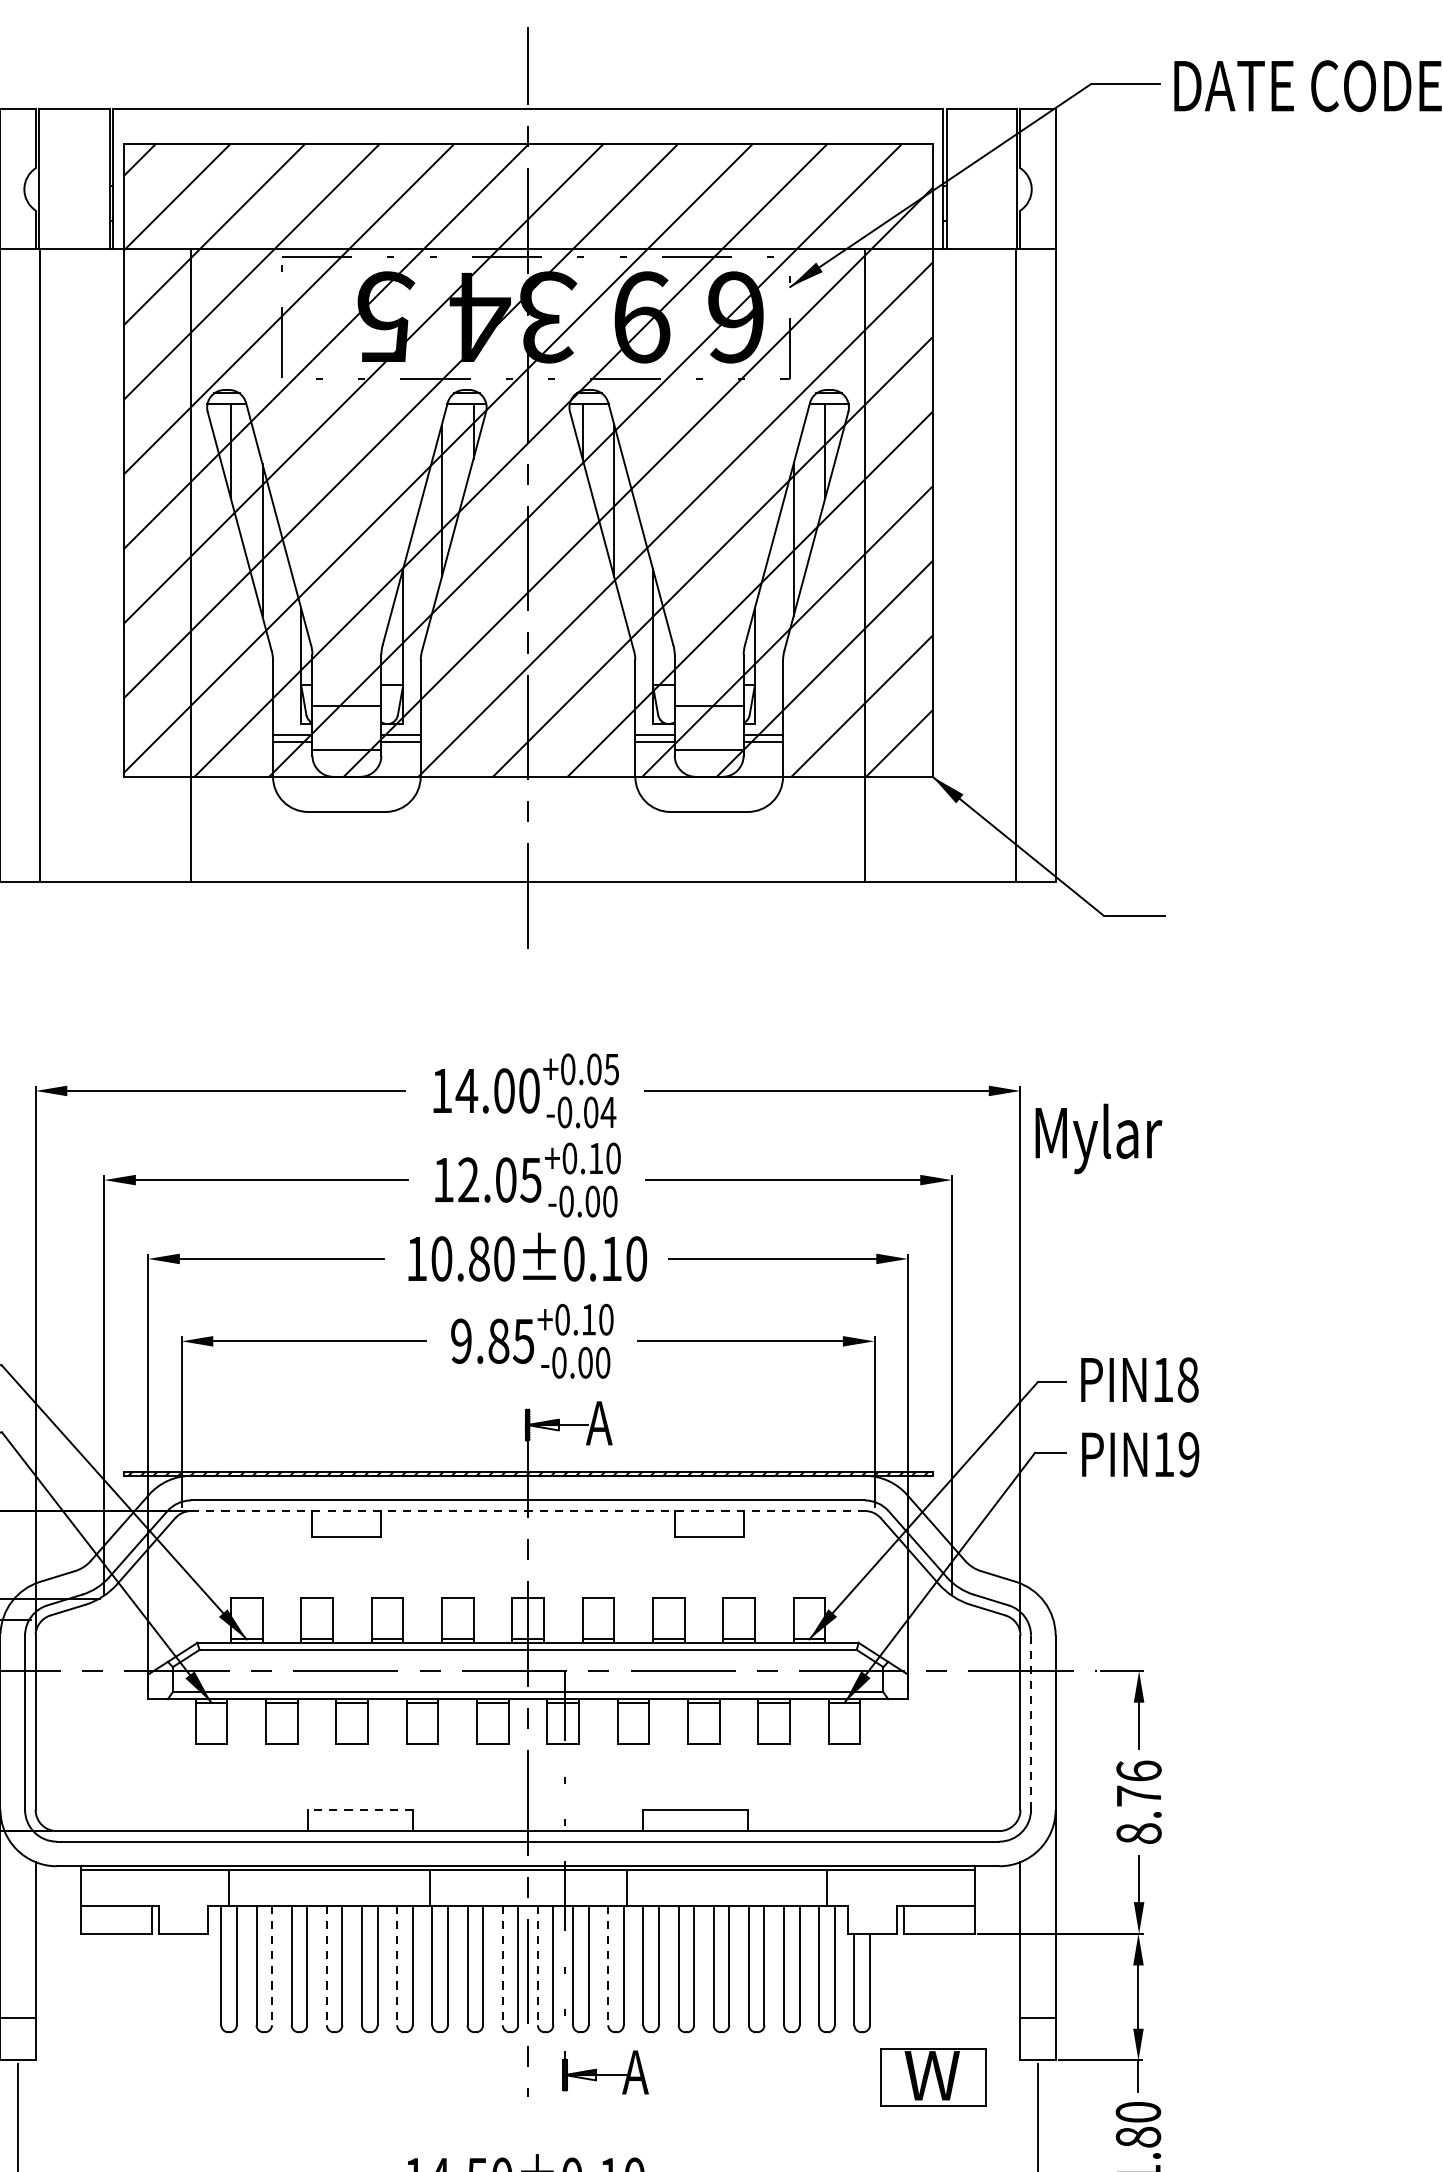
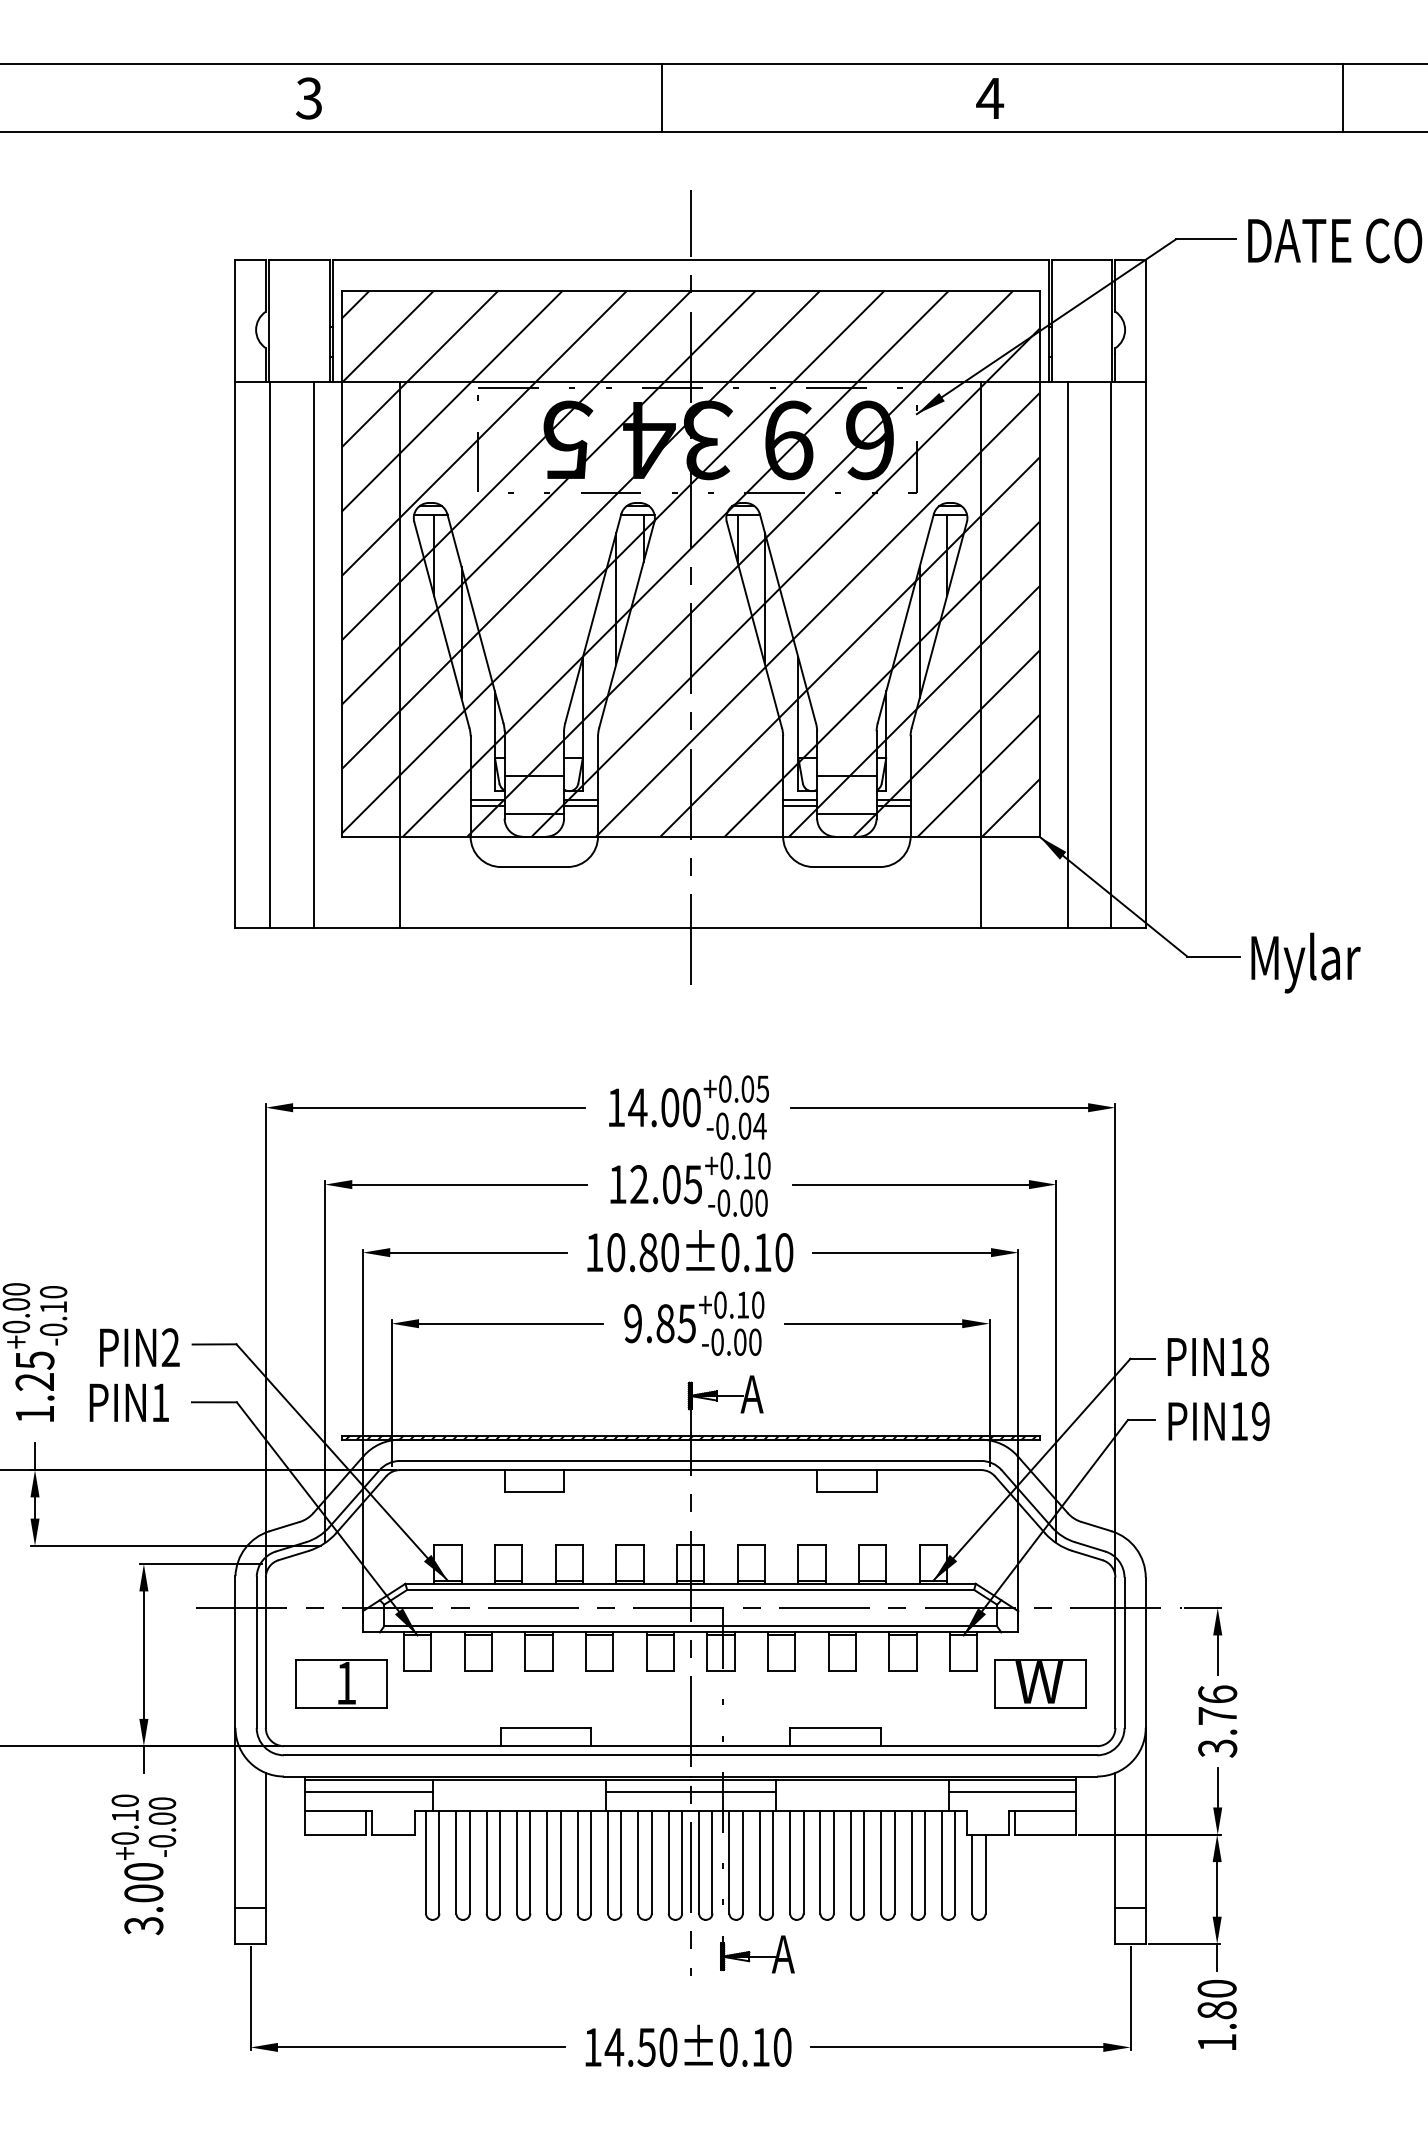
line: (90, 565) -> (313, 654), added
line: (964, 565) -> (1067, 654), added
text: (1098, 1138) -> (1305, 962), moved
line: (527, 1511) -> (690, 1470), dashed -> solid
line: (1031, 1723) -> (1124, 1653), dashed -> solid
part: (123, 1758) -> (341, 1683), added
line: (359, 1809) -> (545, 1727), dashed -> solid
text: (1138, 1833) -> (1217, 1748), 8.76 -> 3.76
line: (154, 1883) -> (368, 1791), added
line: (527, 1883) -> (690, 1791), added
line: (900, 1883) -> (1011, 1791), added
line: (271, 1965) -> (469, 1862), dashed -> solid
line: (327, 1965) -> (517, 1862), dashed -> solid
line: (396, 1965) -> (577, 1862), dashed -> solid
line: (502, 1965) -> (668, 1862), dashed -> solid
line: (538, 1965) -> (699, 1862), dashed -> solid
line: (607, 1965) -> (759, 1862), dashed -> solid
part: (933, 2077) -> (1040, 1683), moved

